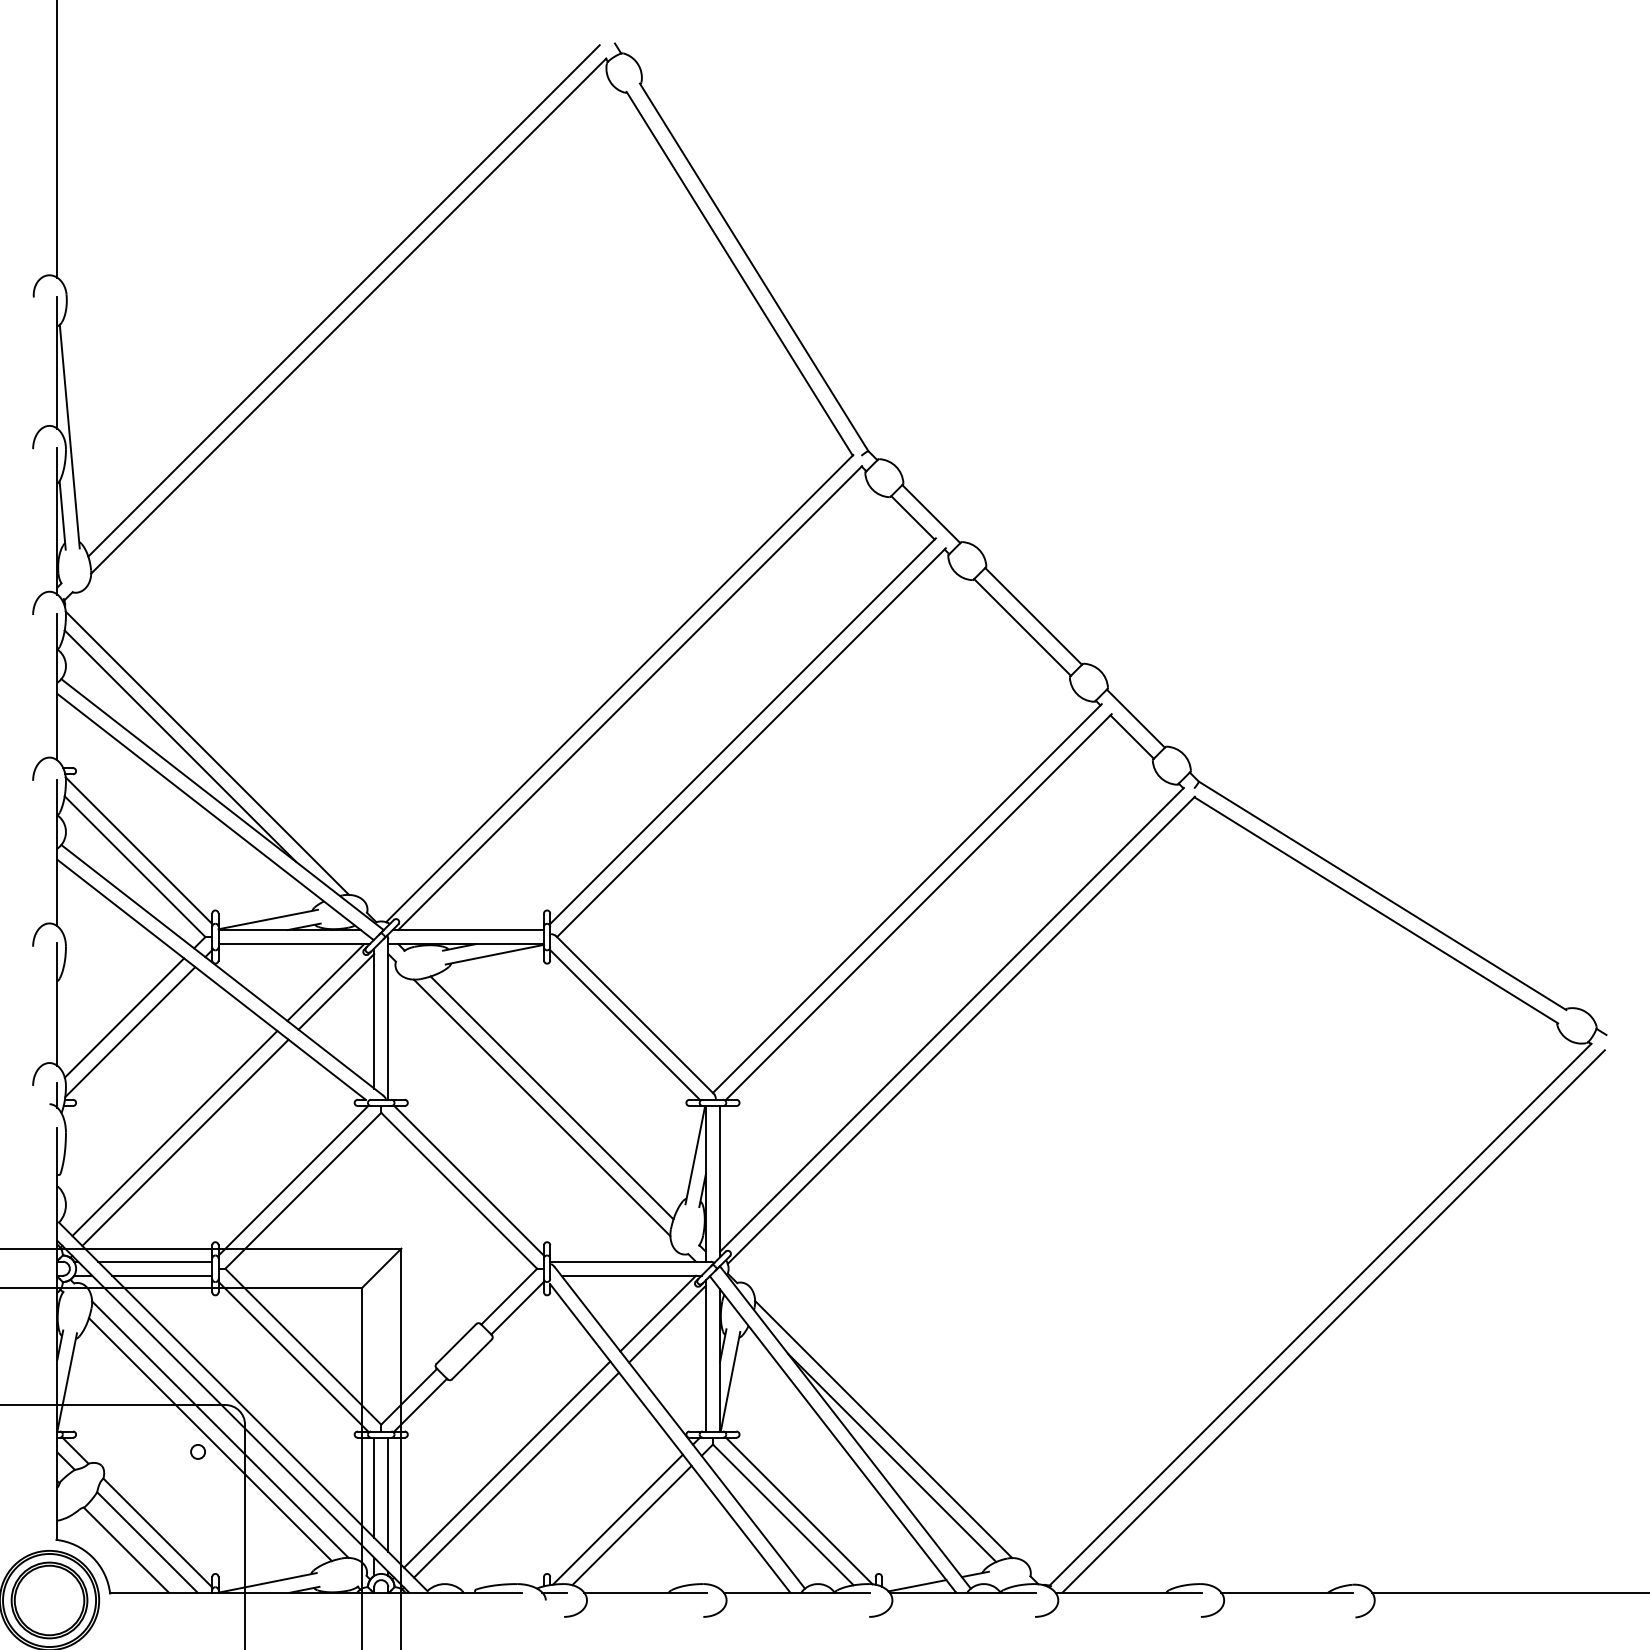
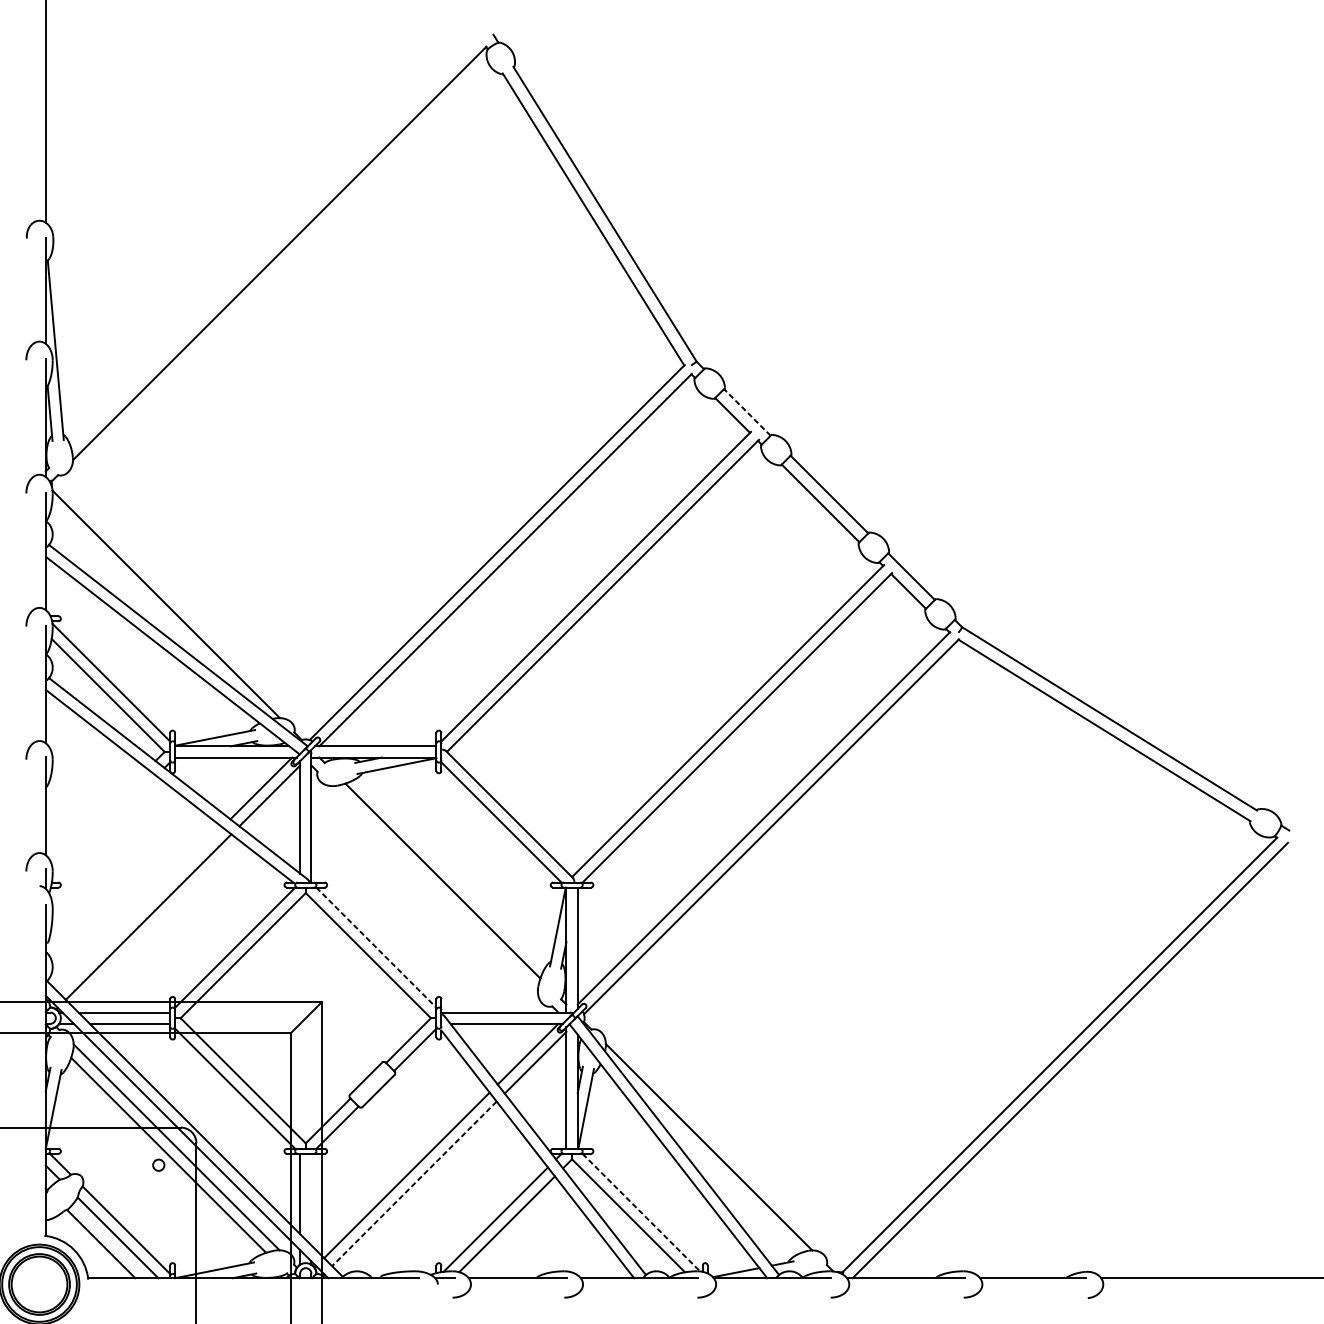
line: (343, 300) -> (275, 240), removed
line: (931, 513) -> (747, 411), solid -> dashed
line: (180, 745) -> (144, 598), removed
line: (124, 1017) -> (99, 816), removed
line: (130, 1032) -> (104, 828), removed
line: (541, 1107) -> (434, 888), removed
line: (174, 1132) -> (139, 908), removed
line: (469, 1180) -> (376, 947), solid -> dashed
line: (892, 1457) -> (716, 1169), removed
line: (516, 1475) -> (414, 1184), solid -> dashed
line: (388, 1494) -> (311, 1199), removed
line: (799, 1511) -> (641, 1213), solid -> dashed

